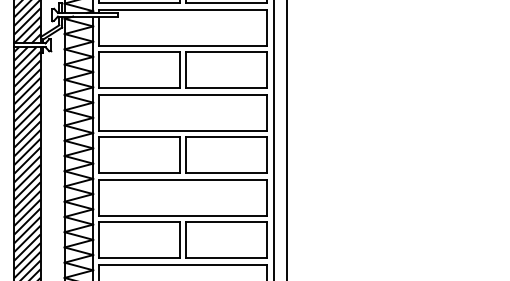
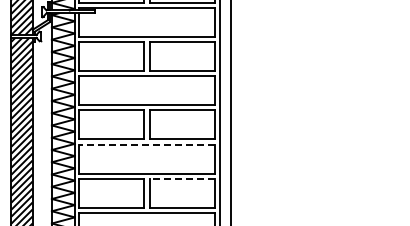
line: (182, 179) -> (146, 144), solid -> dashed
line: (227, 221) -> (182, 178), solid -> dashed

